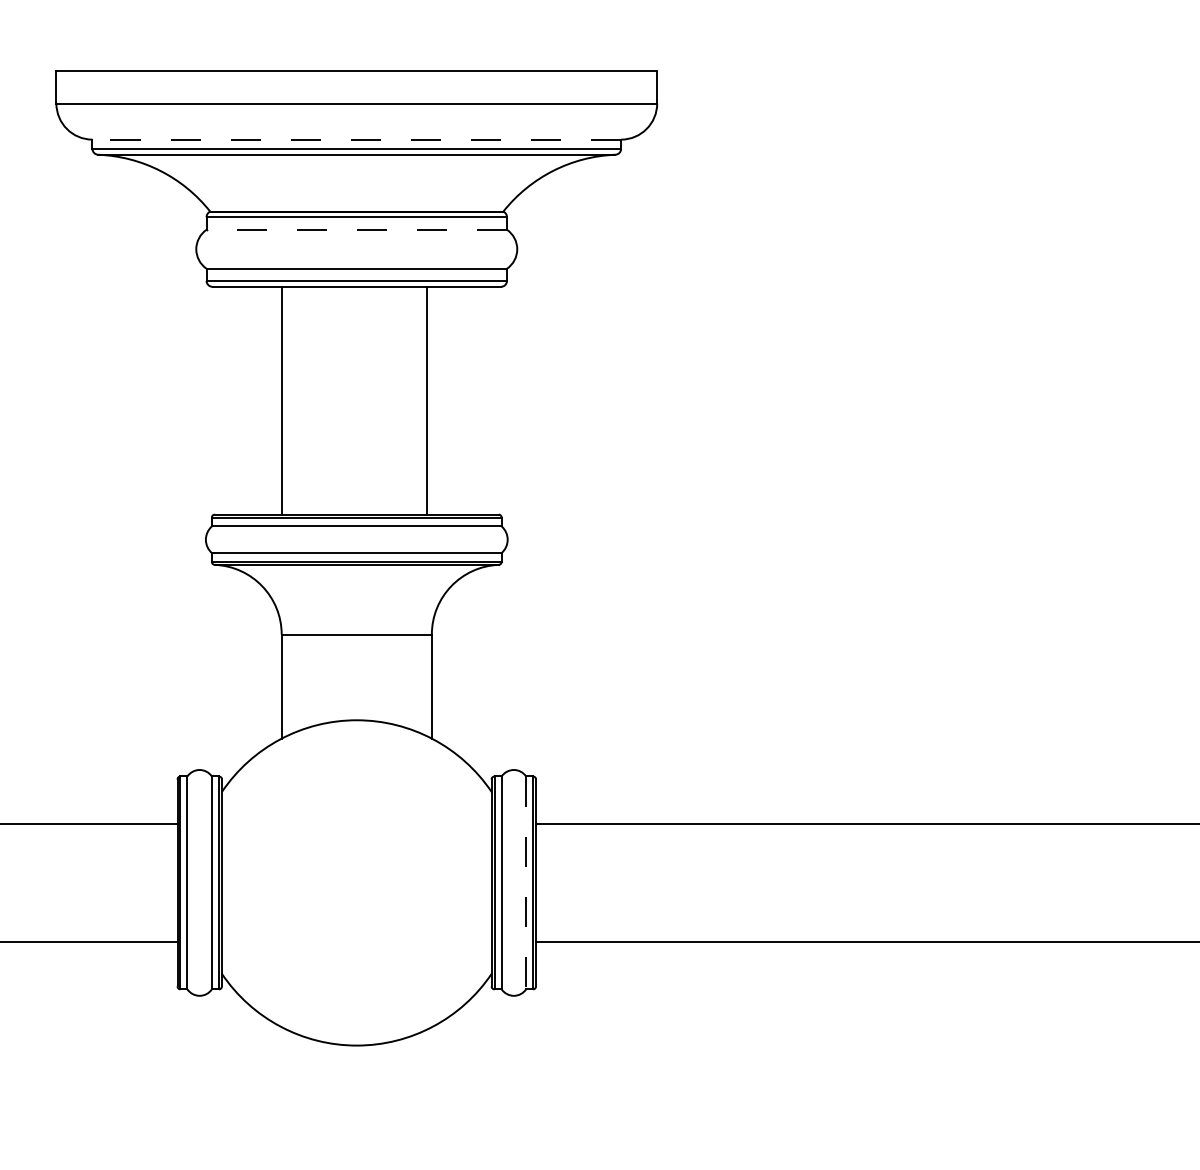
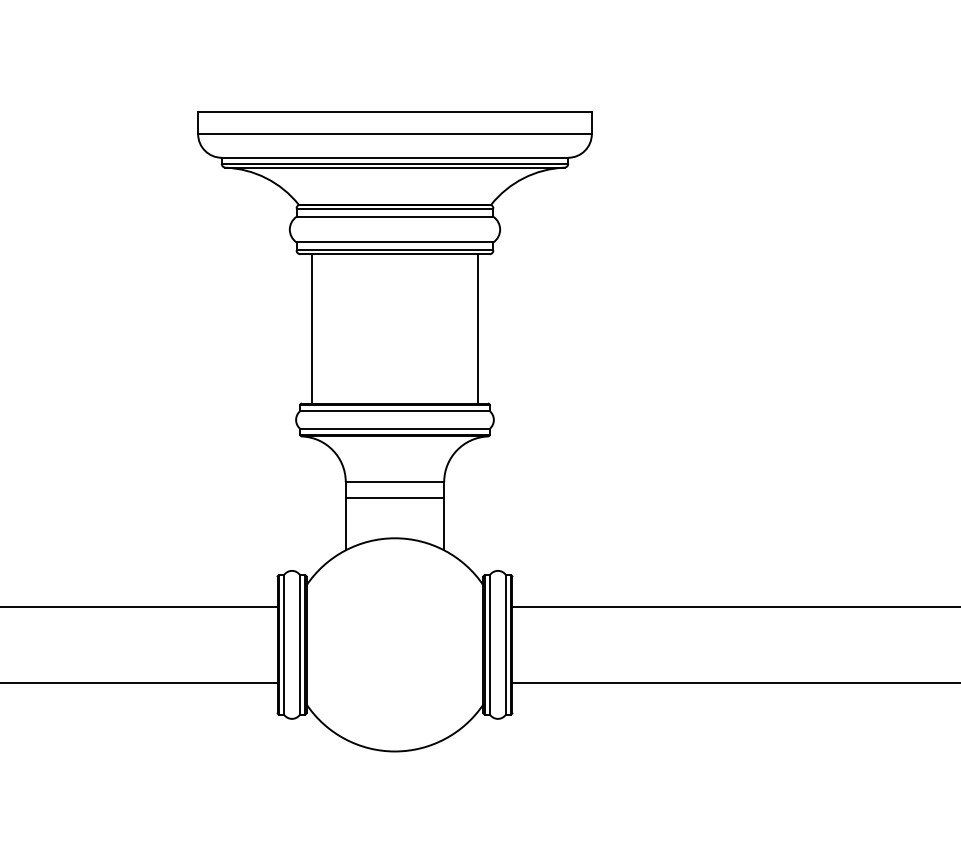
line: (356, 139) -> (394, 157), dashed -> solid
line: (356, 229) -> (394, 216), dashed -> solid
line: (281, 400) -> (311, 328), moved
line: (427, 400) -> (478, 328), moved
line: (356, 658) -> (394, 497), added
line: (525, 882) -> (505, 644), dashed -> solid

